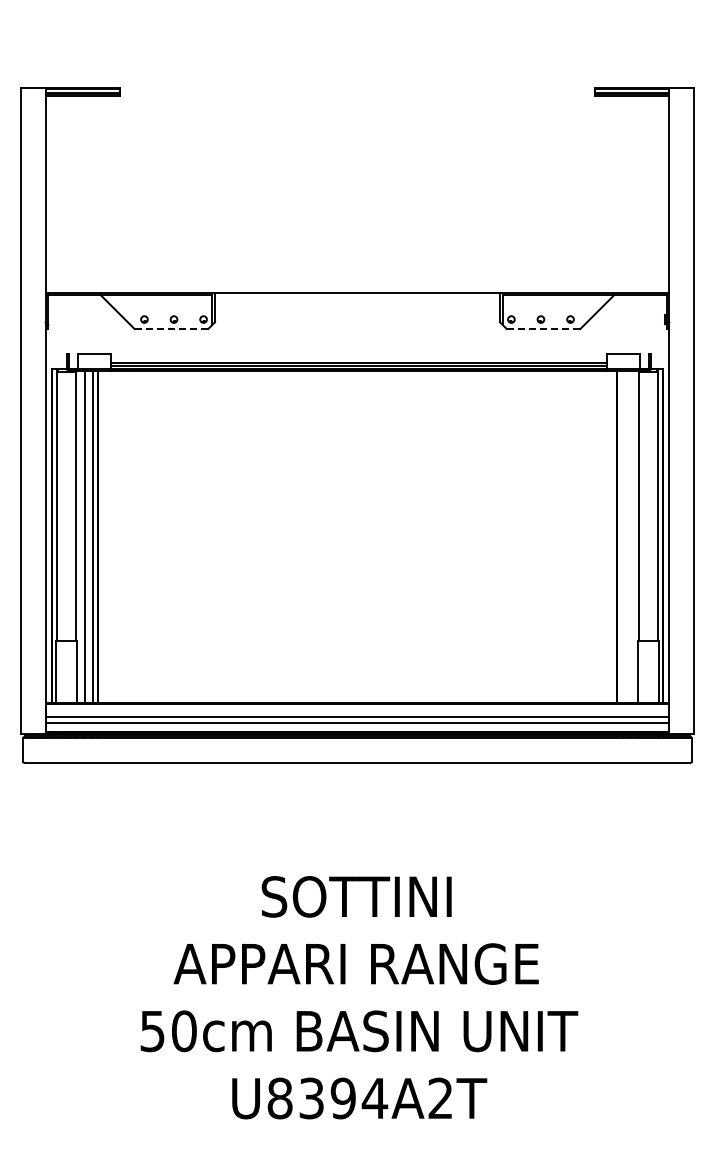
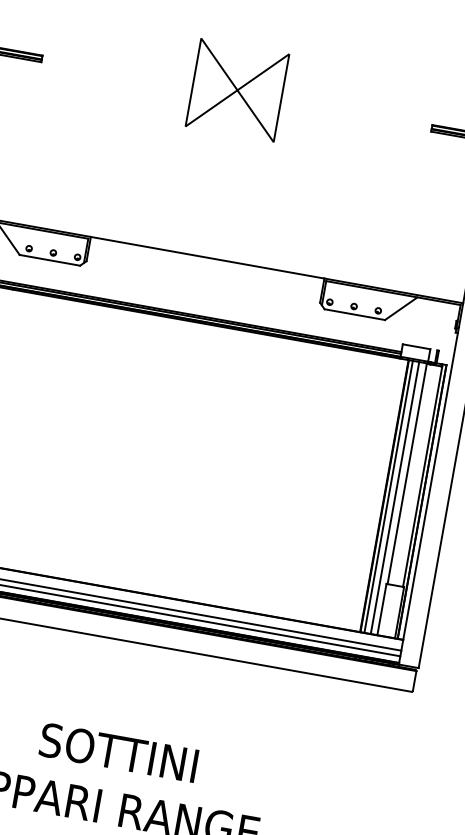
part: (357, 88) -> (237, 90), added
line: (171, 328) -> (50, 259), dashed -> solid
line: (543, 328) -> (354, 314), dashed -> solid
line: (621, 537) -> (388, 496), added
line: (629, 537) -> (394, 498), added

